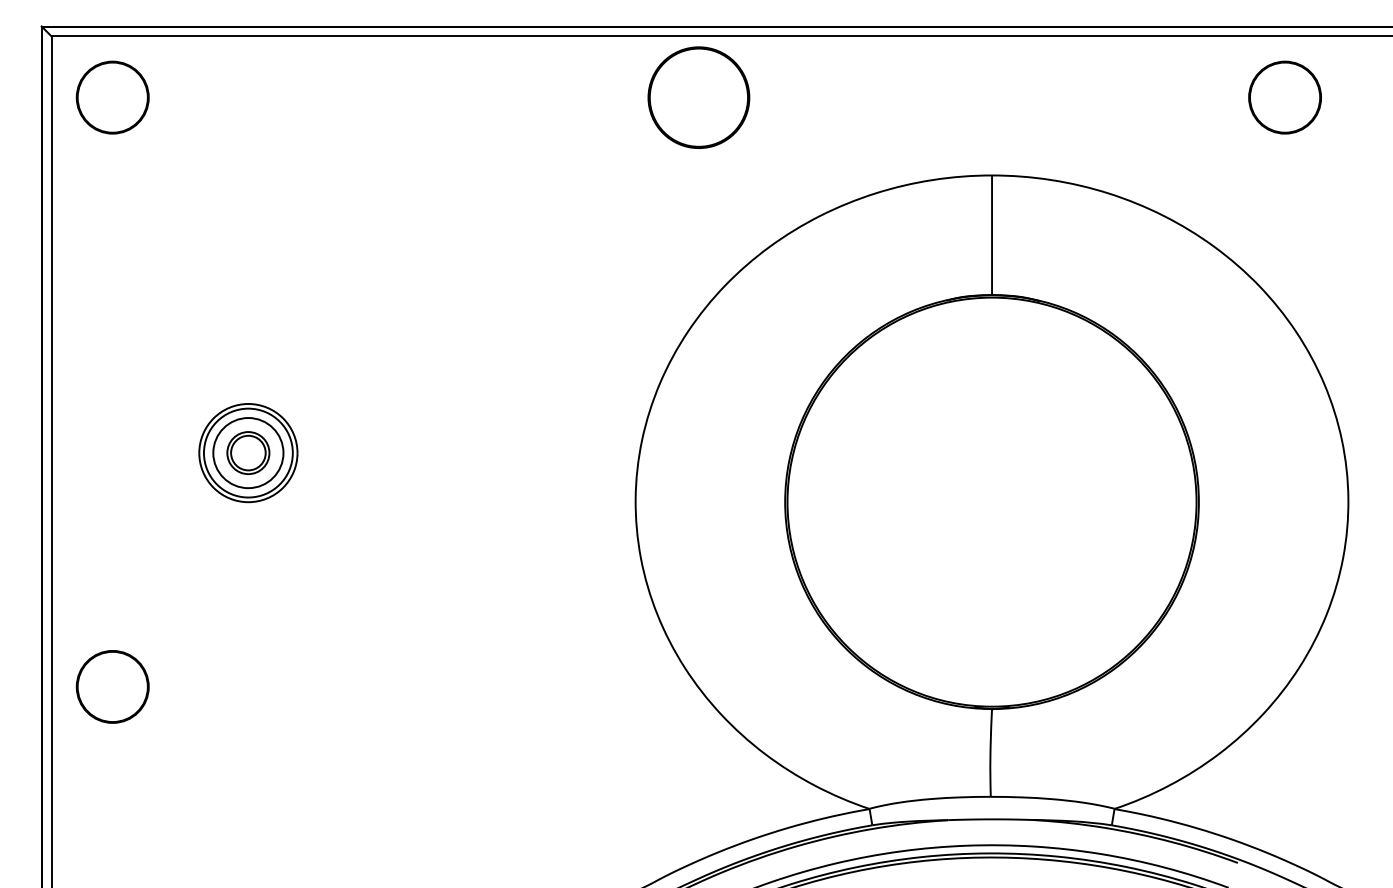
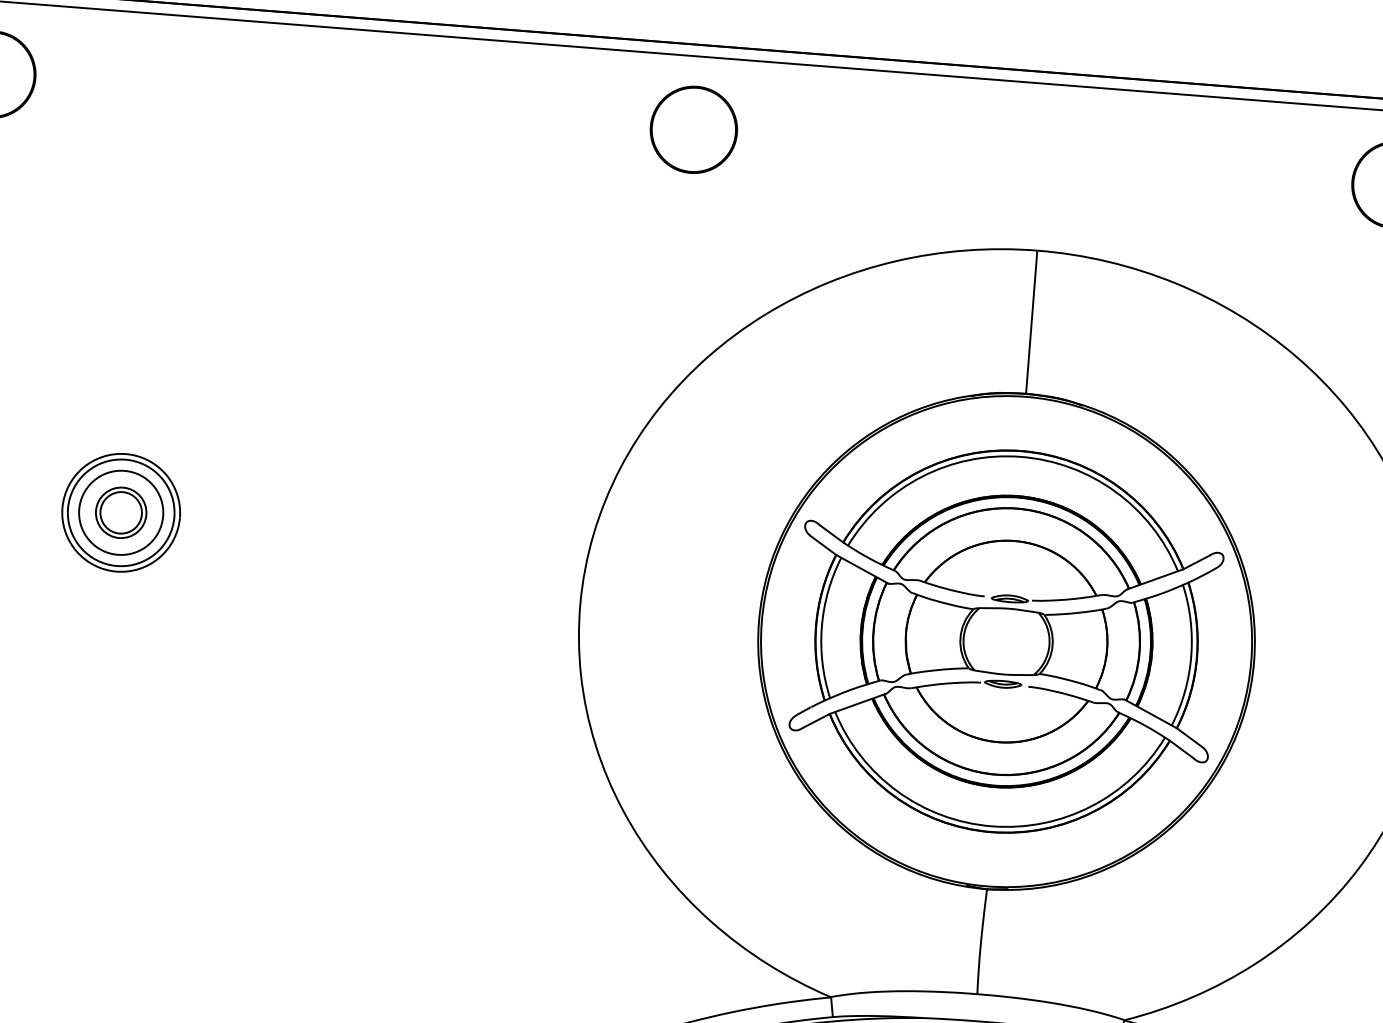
circle: (698, 97) -> (693, 129), size x0.71
part: (991, 502) -> (1005, 641), added

